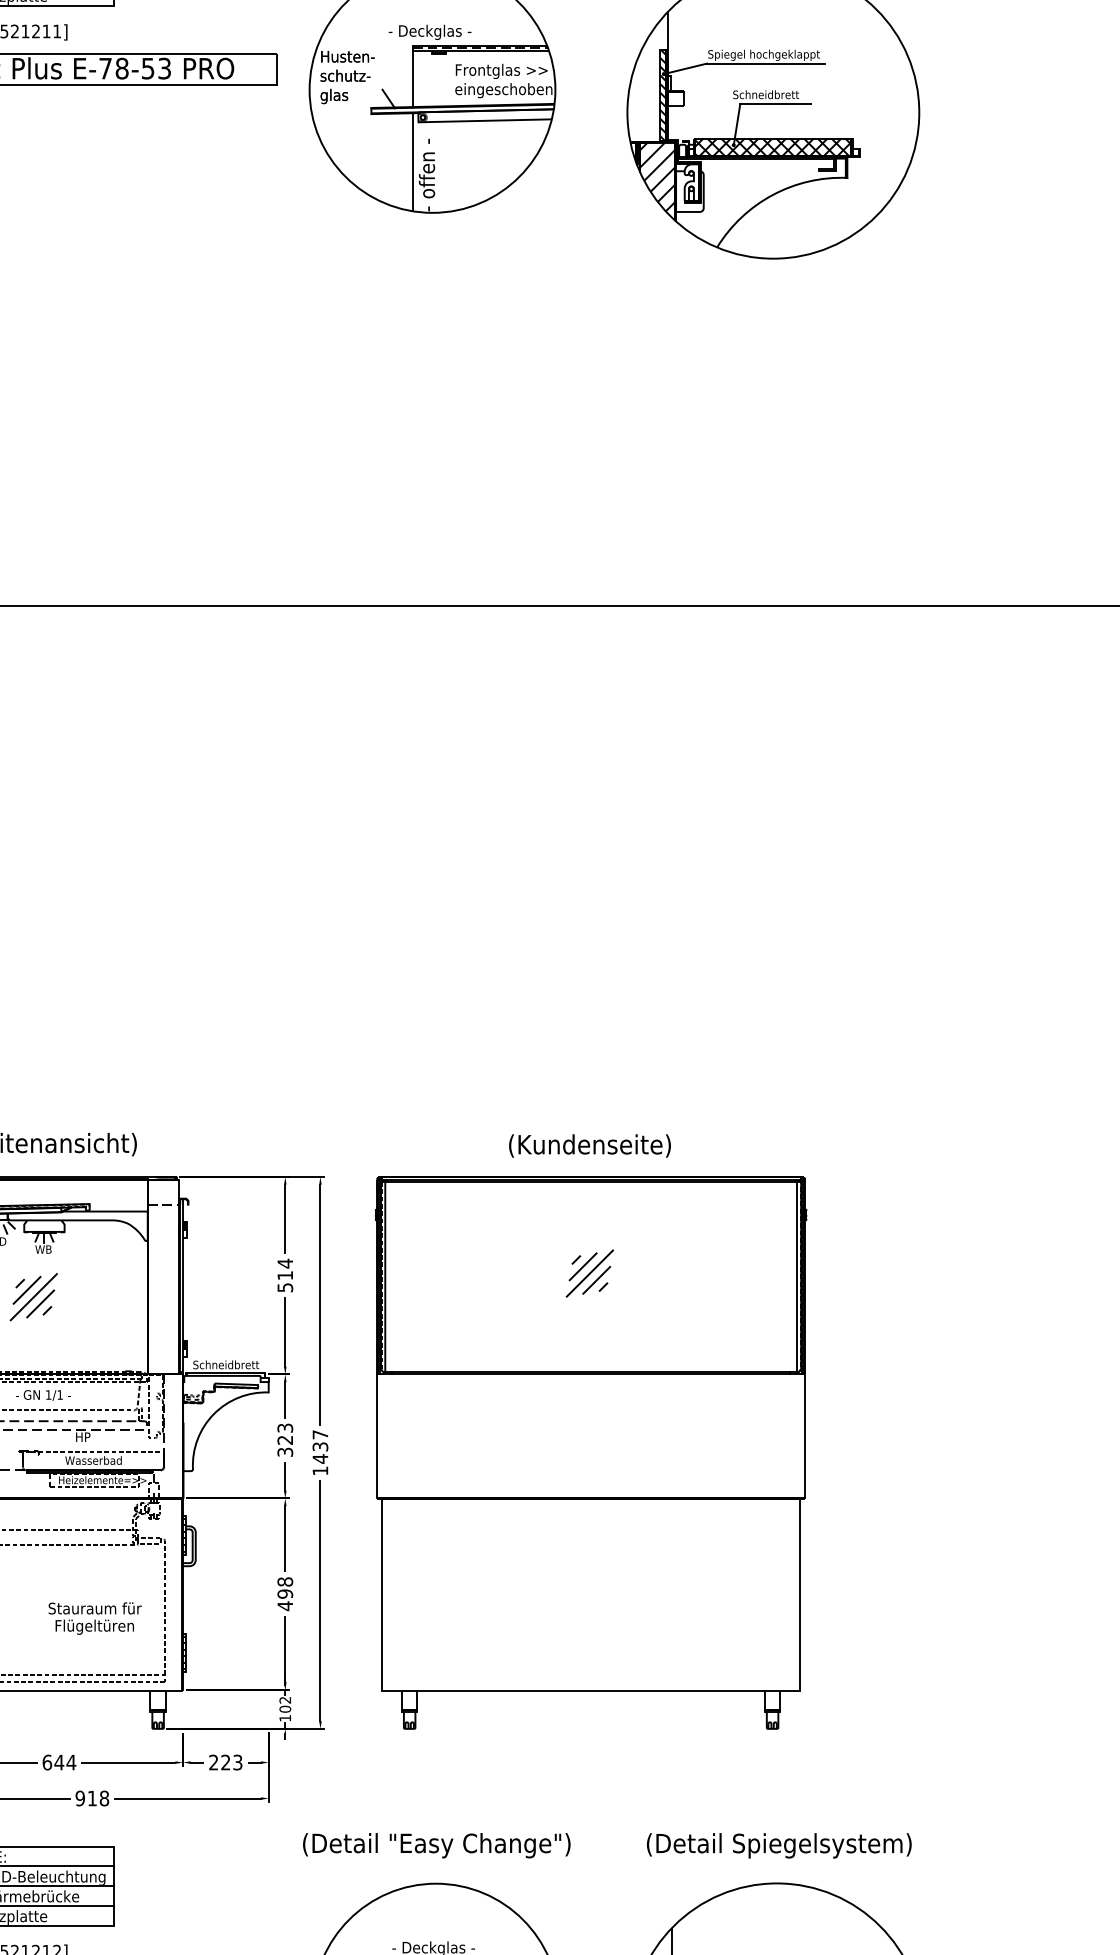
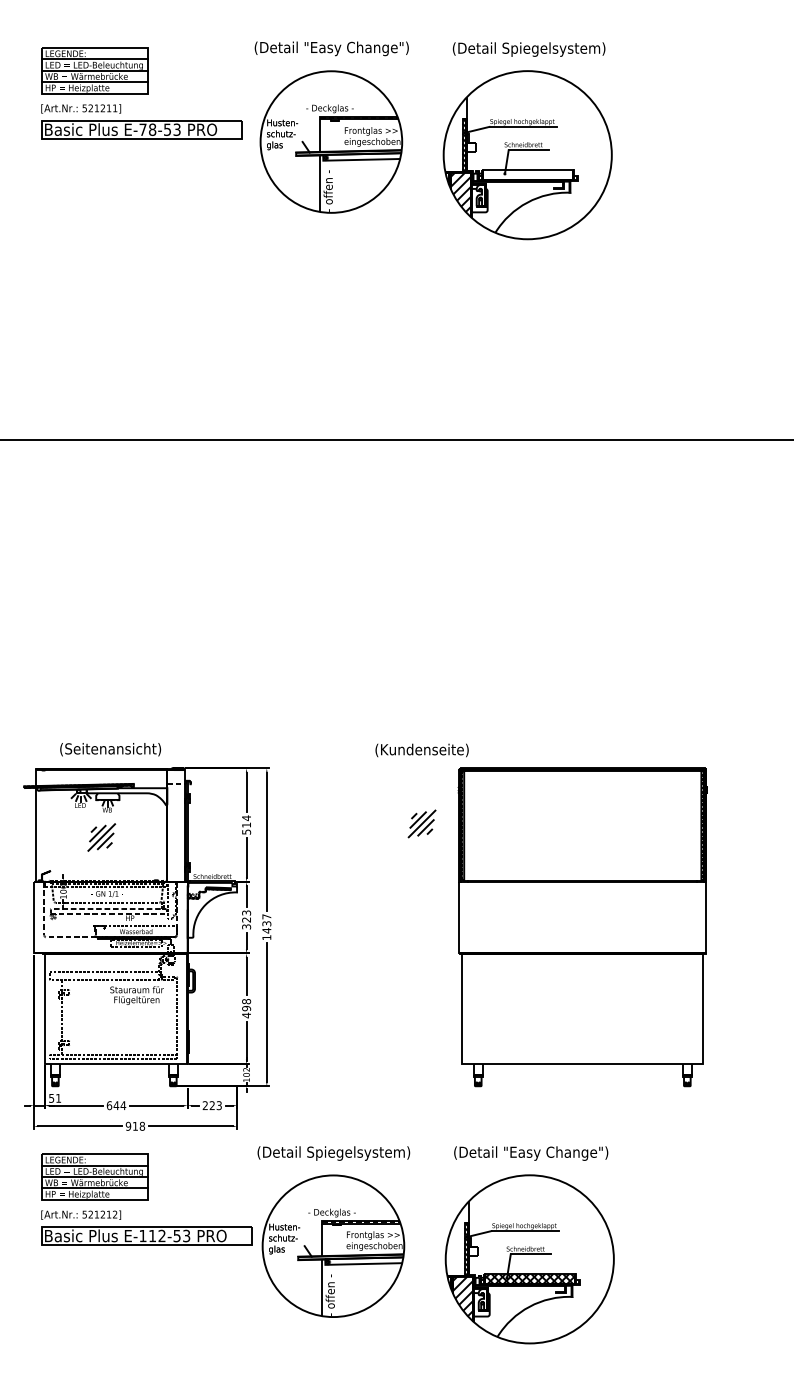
hatch: (772, 147) -> (527, 175), removed
part: (590, 1453) -> (582, 927), moved
text: (94, 1618) -> (136, 995), moved
text: (436, 1845) -> (333, 1153), (Detail "Easy Change") -> (Detail Spiegelsystem)
text: (779, 1845) -> (531, 1153), (Detail Spiegelsystem) -> (Detail "Easy Change")

